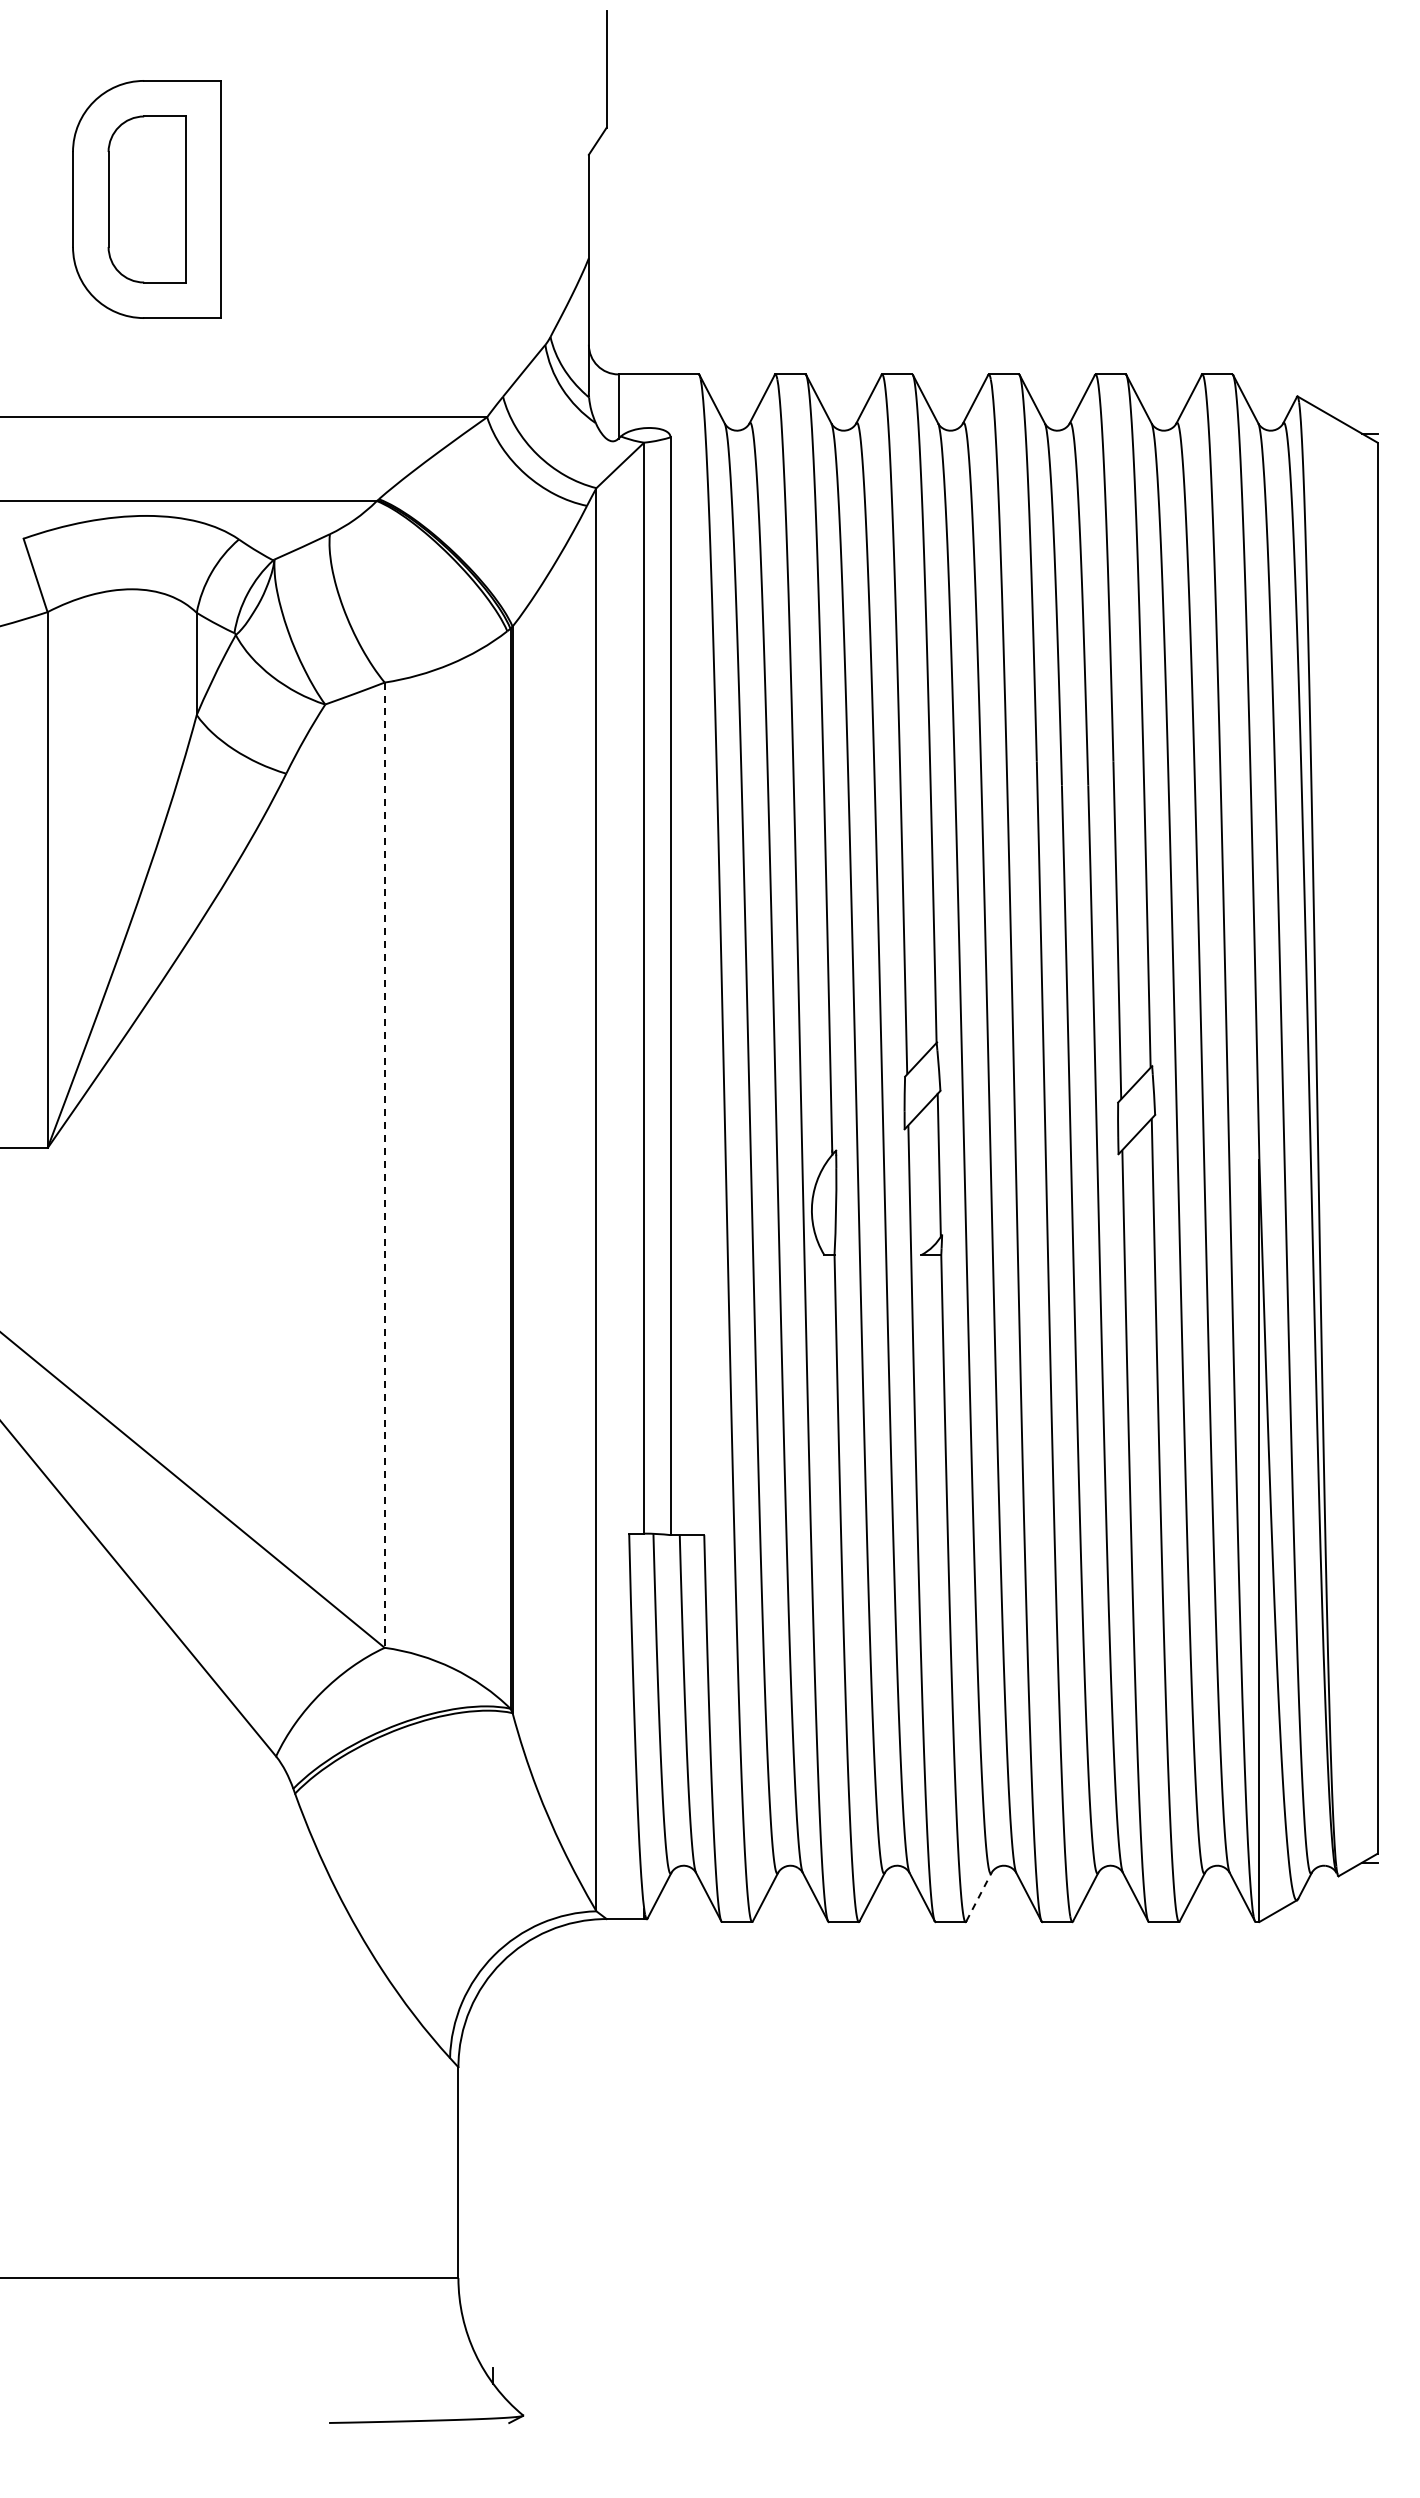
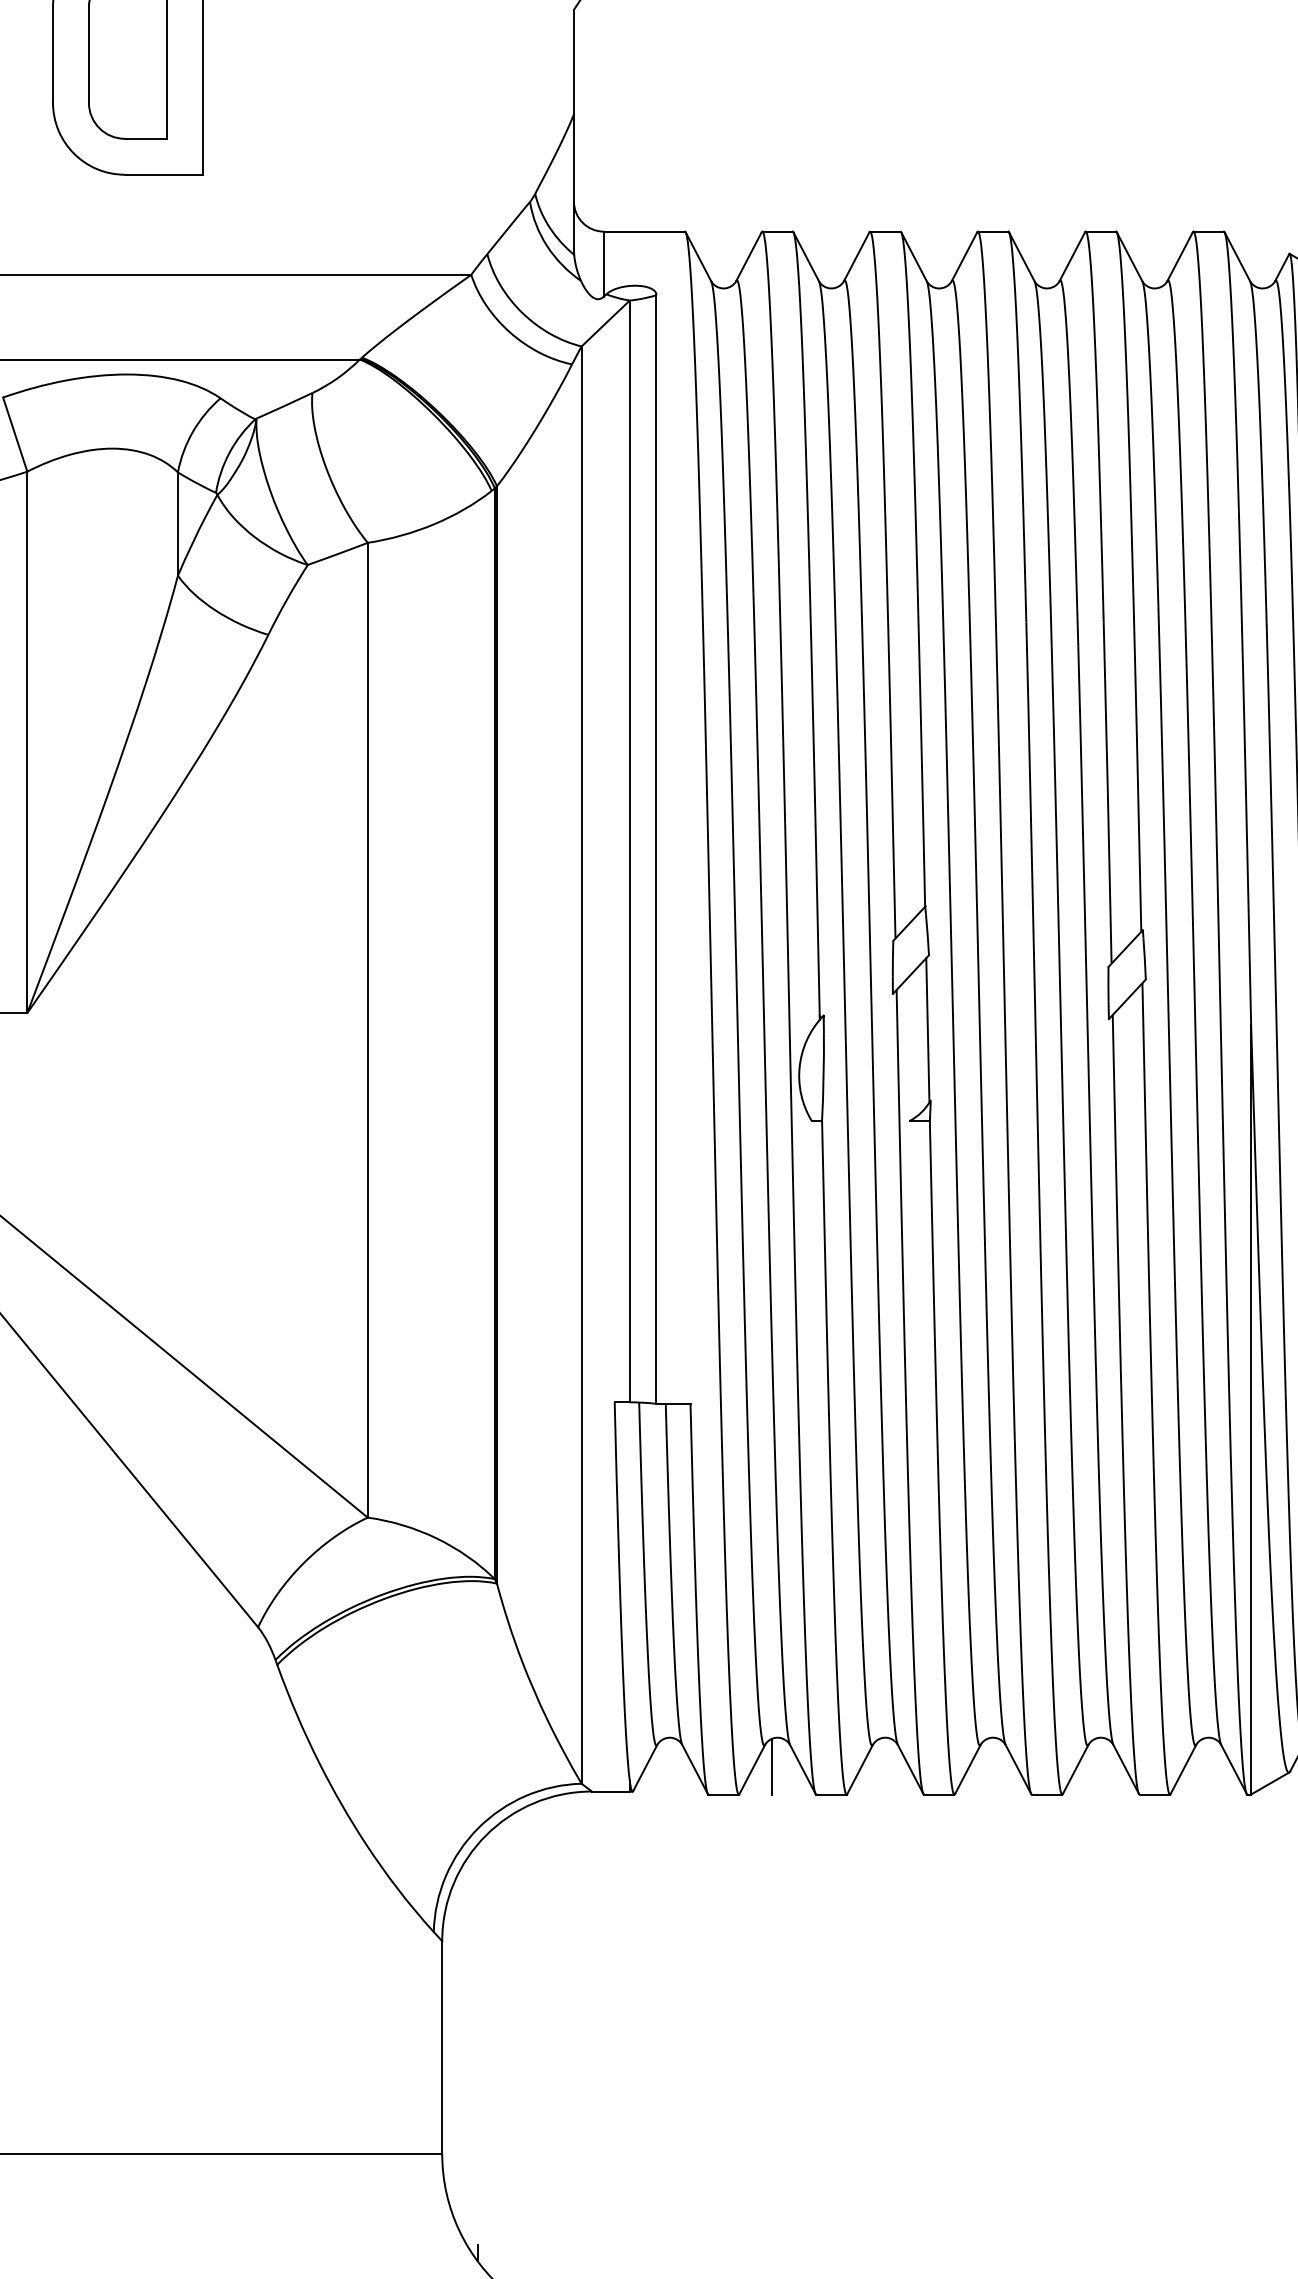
line: (384, 1165) -> (367, 1030), dashed -> solid
line: (784, 1894) -> (771, 1766), added
line: (979, 1896) -> (968, 1768), dashed -> solid

